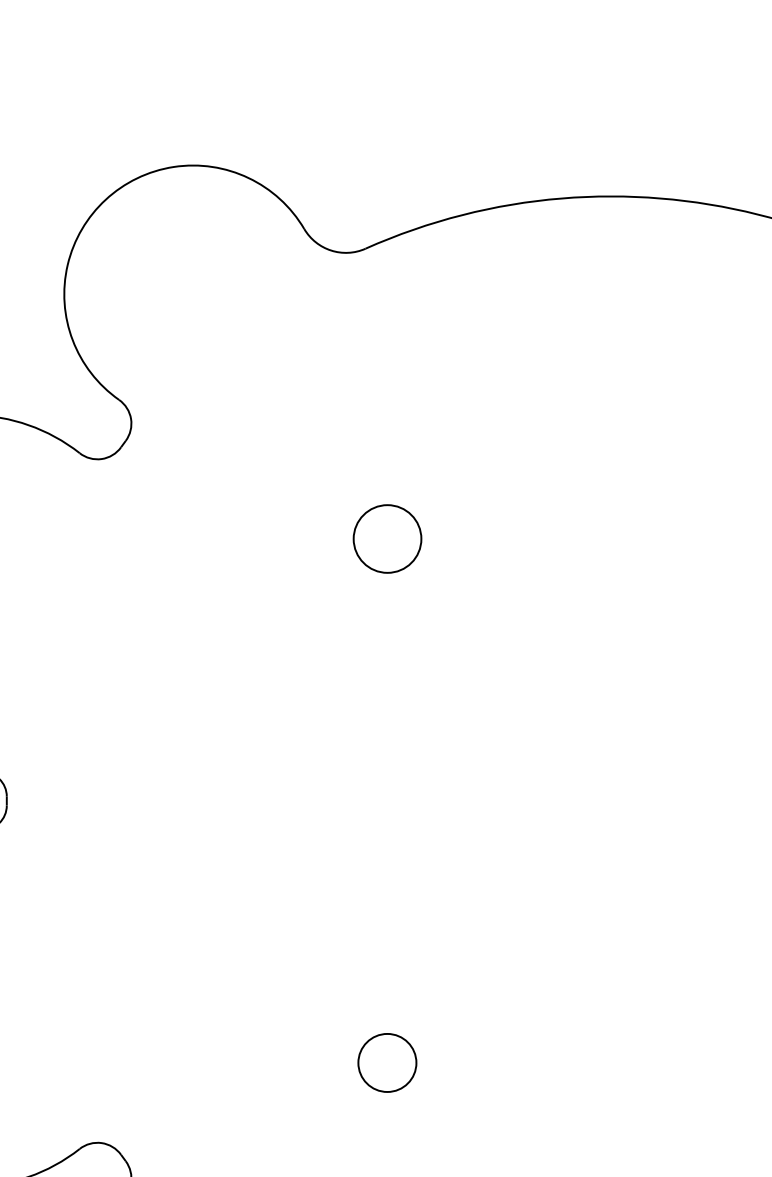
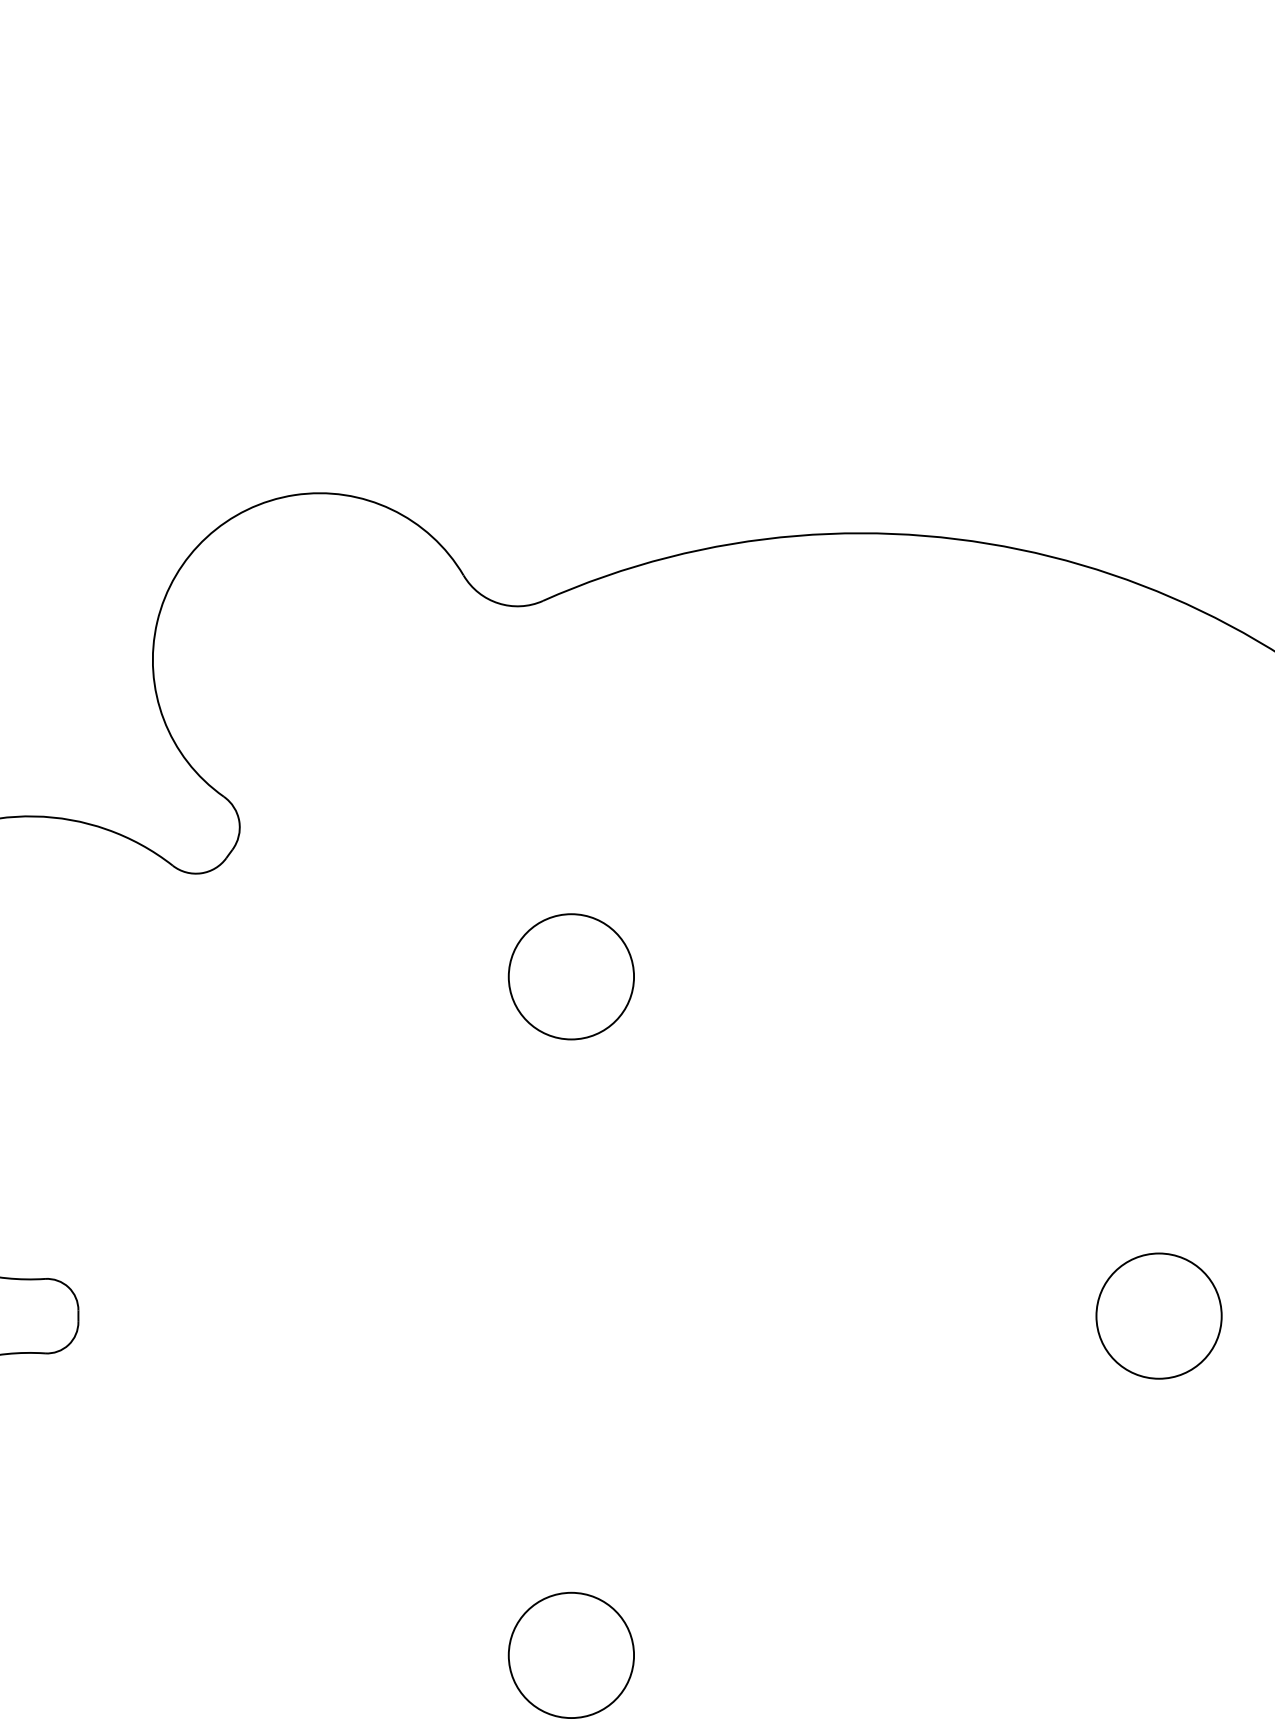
circle: (387, 538) -> (571, 976), size x1.43
circle: (386, 1062) -> (570, 1654), size x1.67

